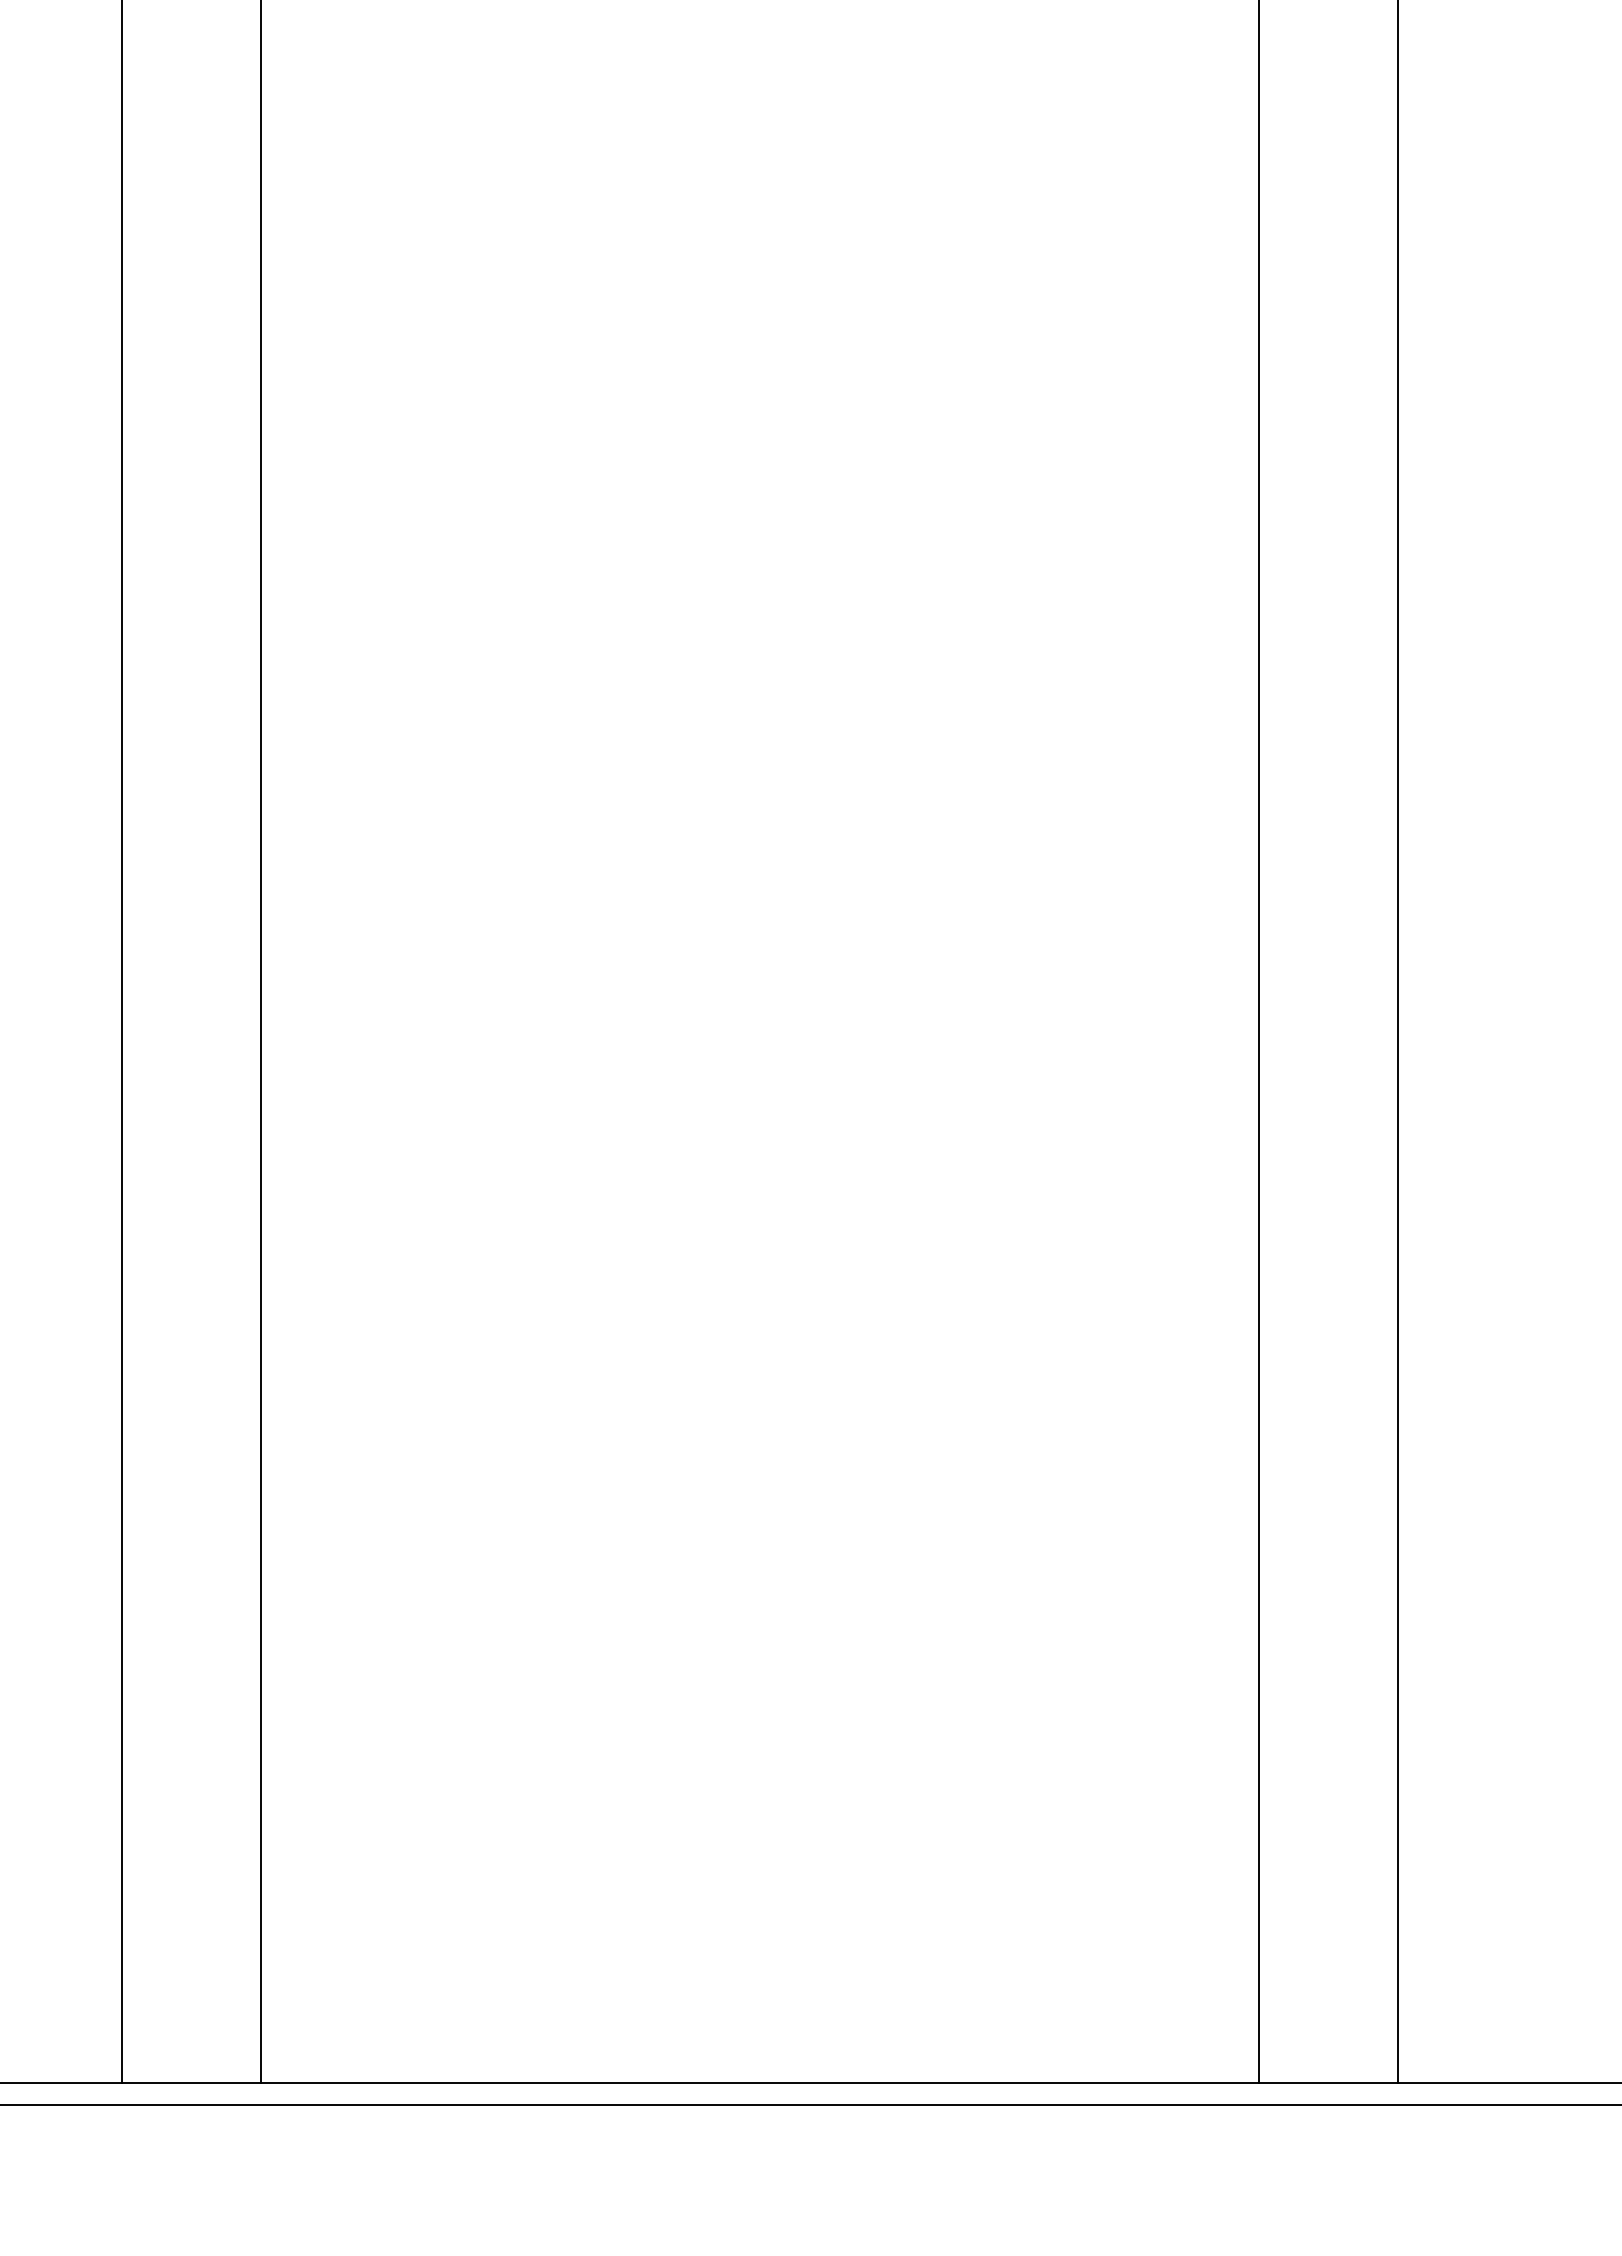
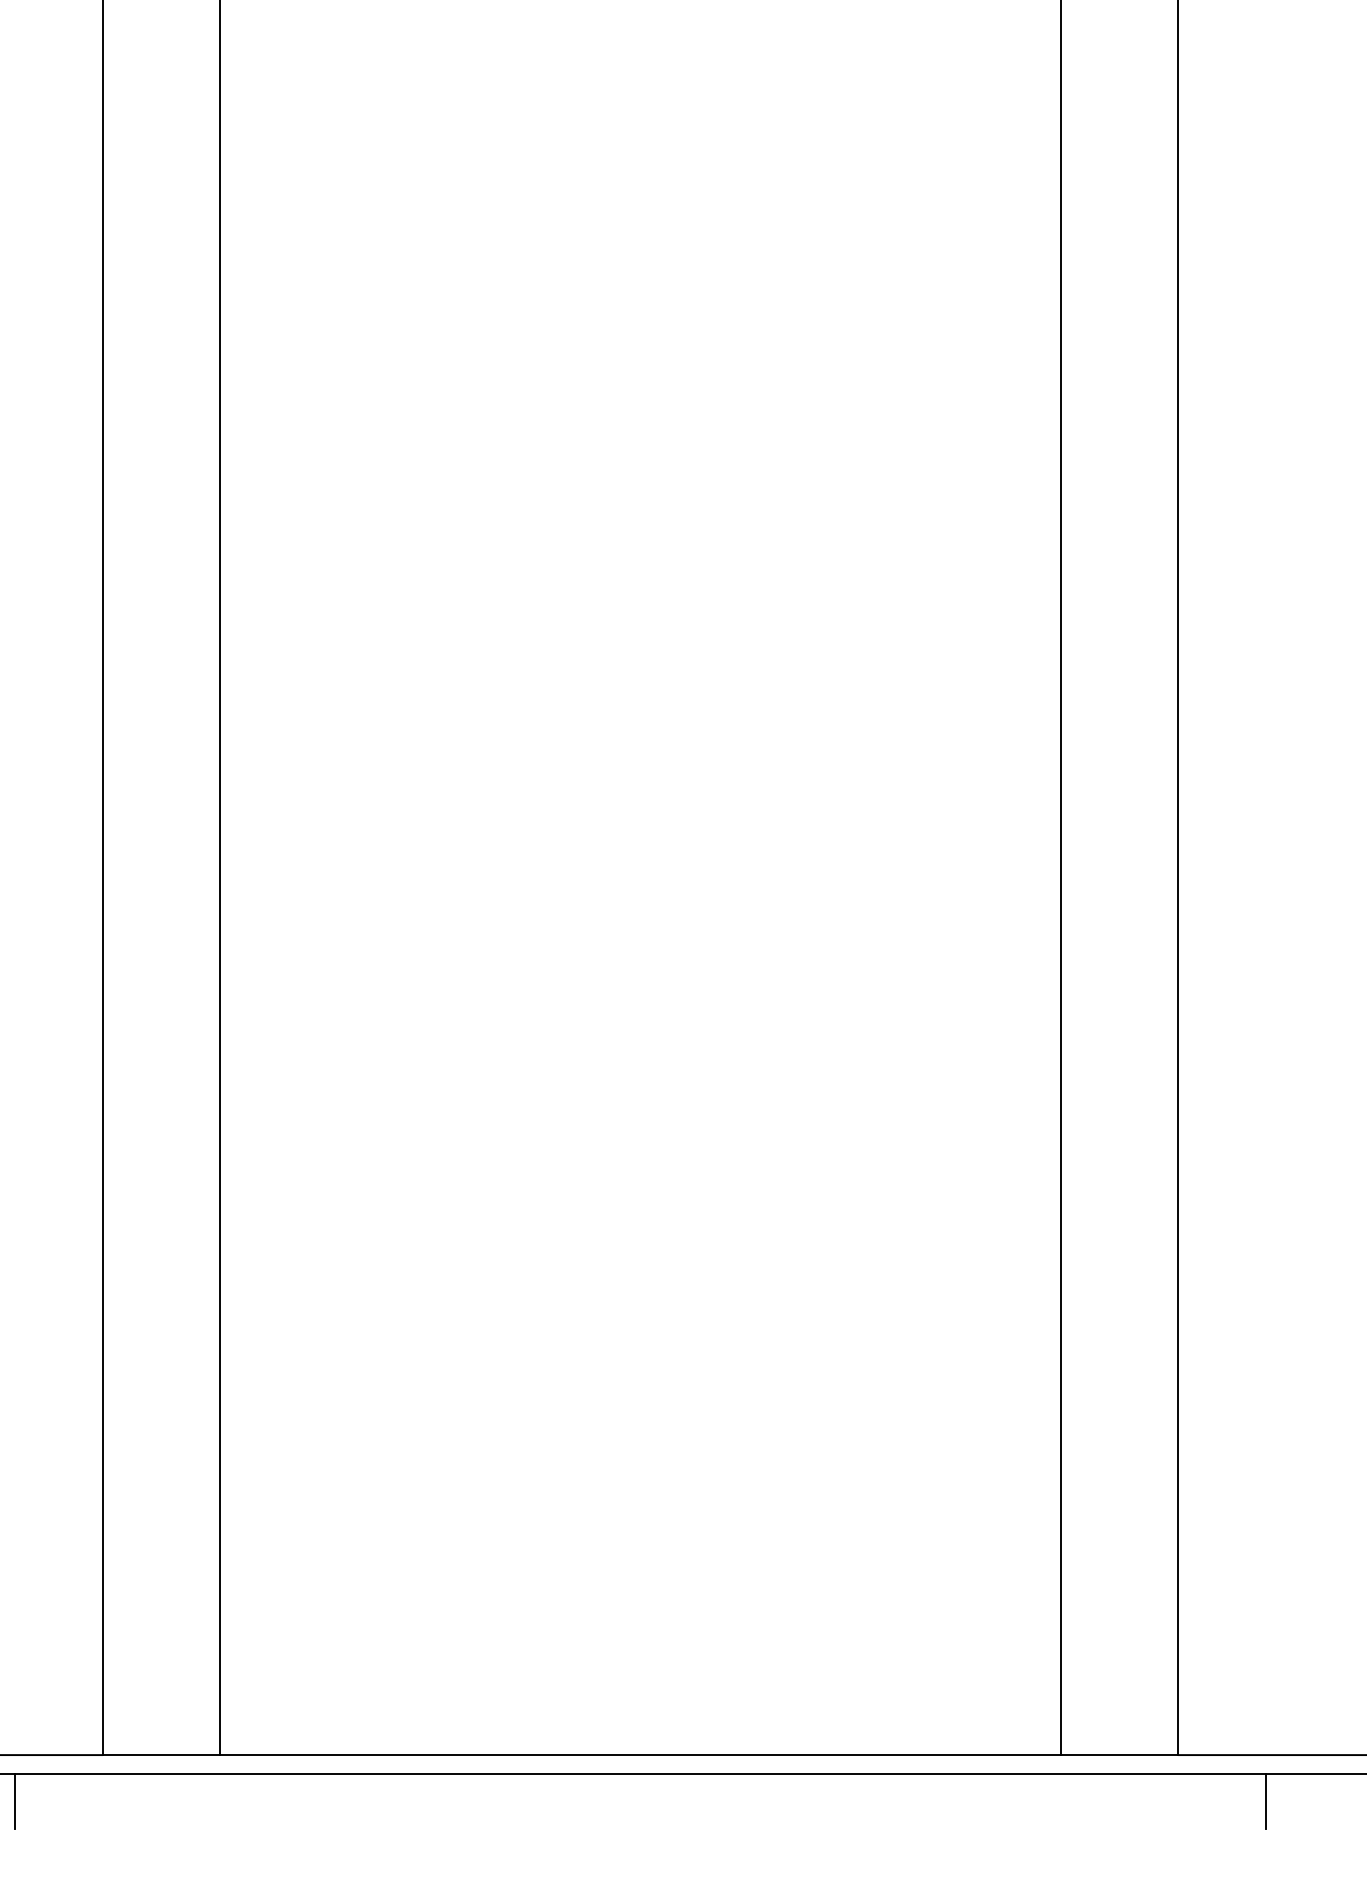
line: (17, 2138) -> (14, 1801), added
line: (1502, 2138) -> (1266, 1801), added

